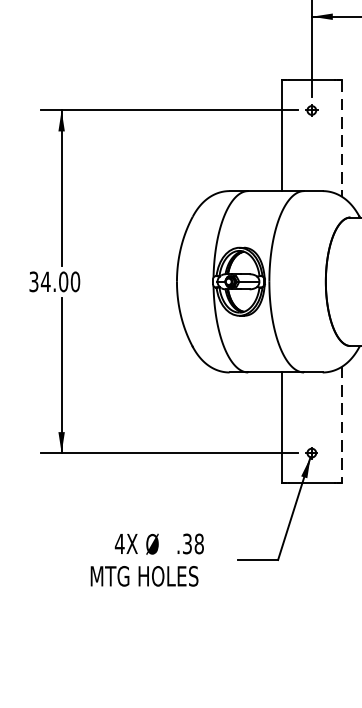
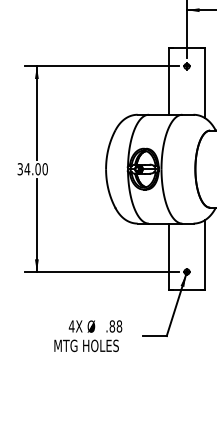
line: (342, 138) -> (205, 83), dashed -> solid
line: (342, 425) -> (205, 255), dashed -> solid
text: (187, 544) -> (112, 326), .38 -> .88

